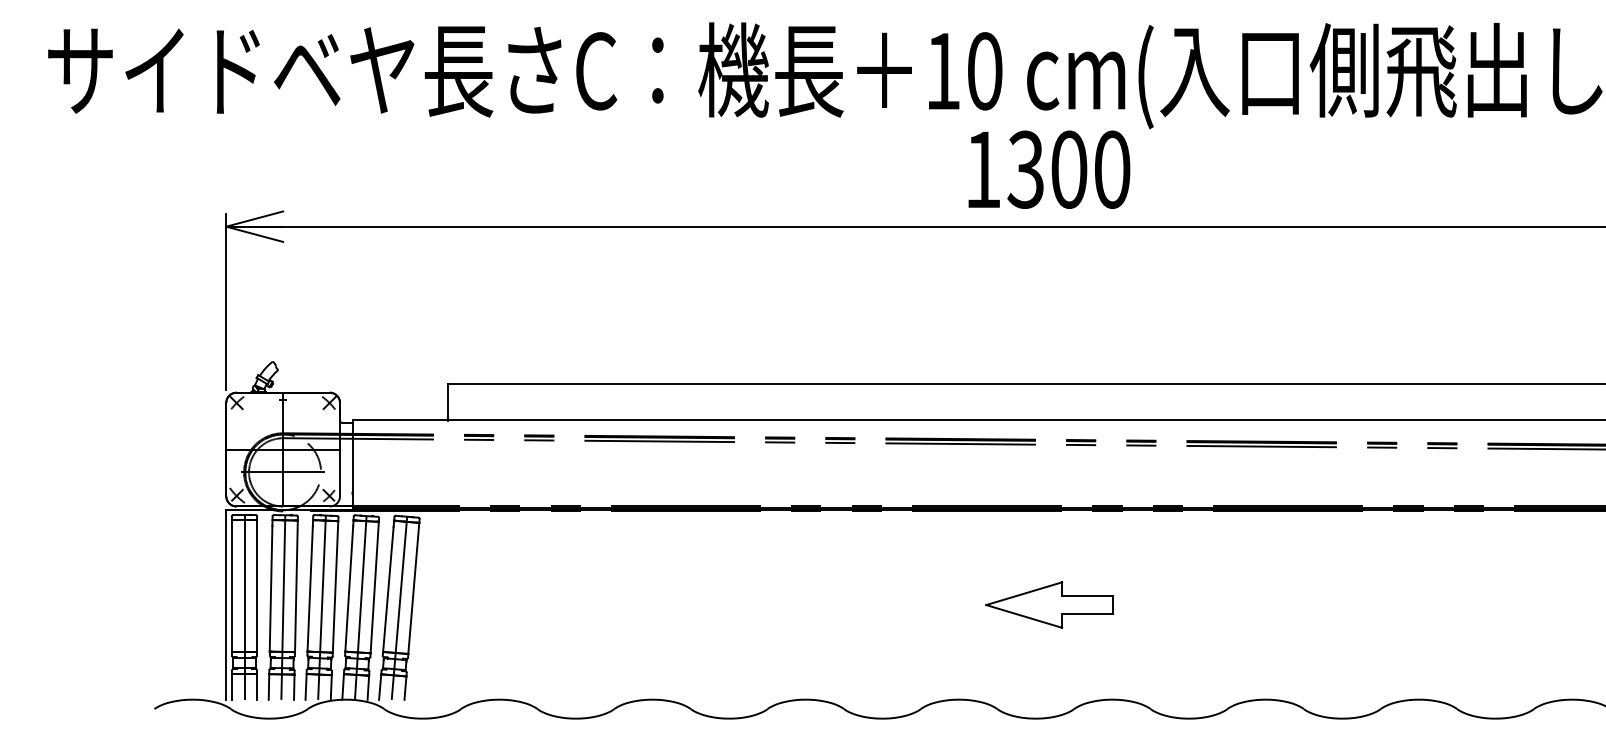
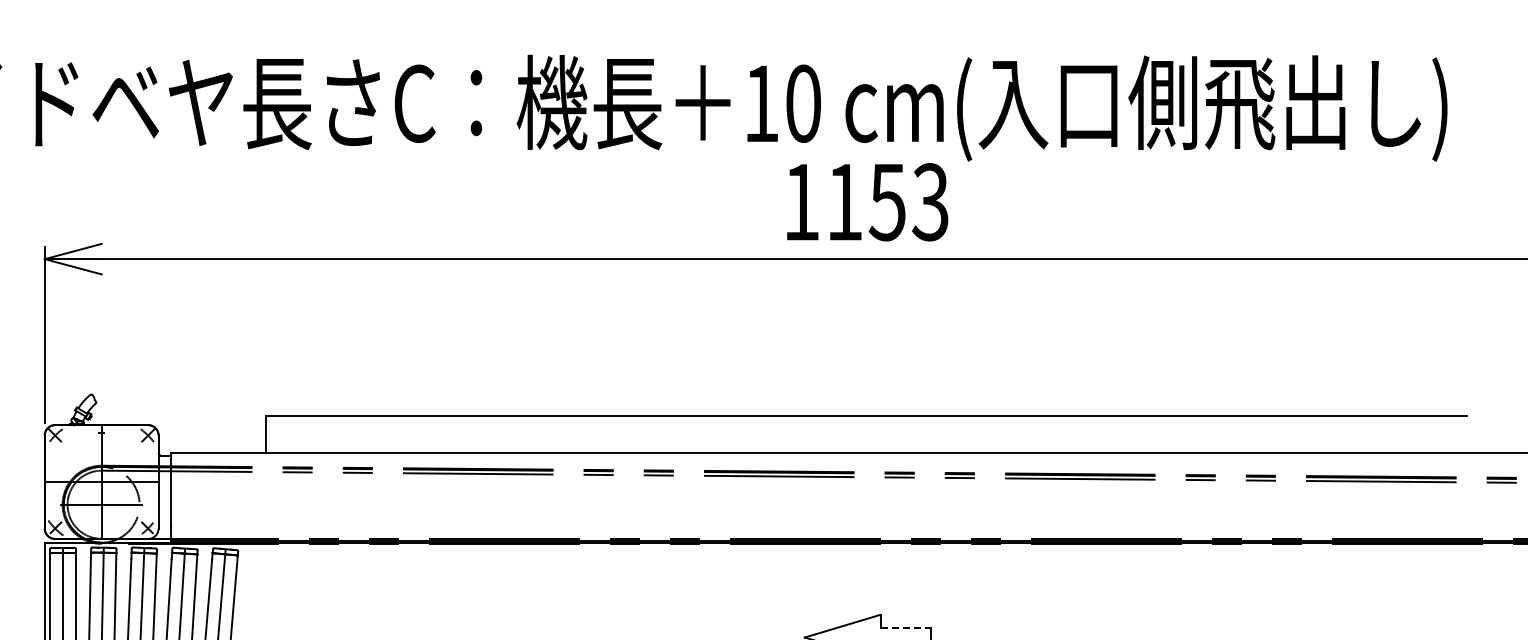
text: (1068, 169) -> (887, 201), 1300 -> 1153
line: (1087, 595) -> (906, 627), solid -> dashed

